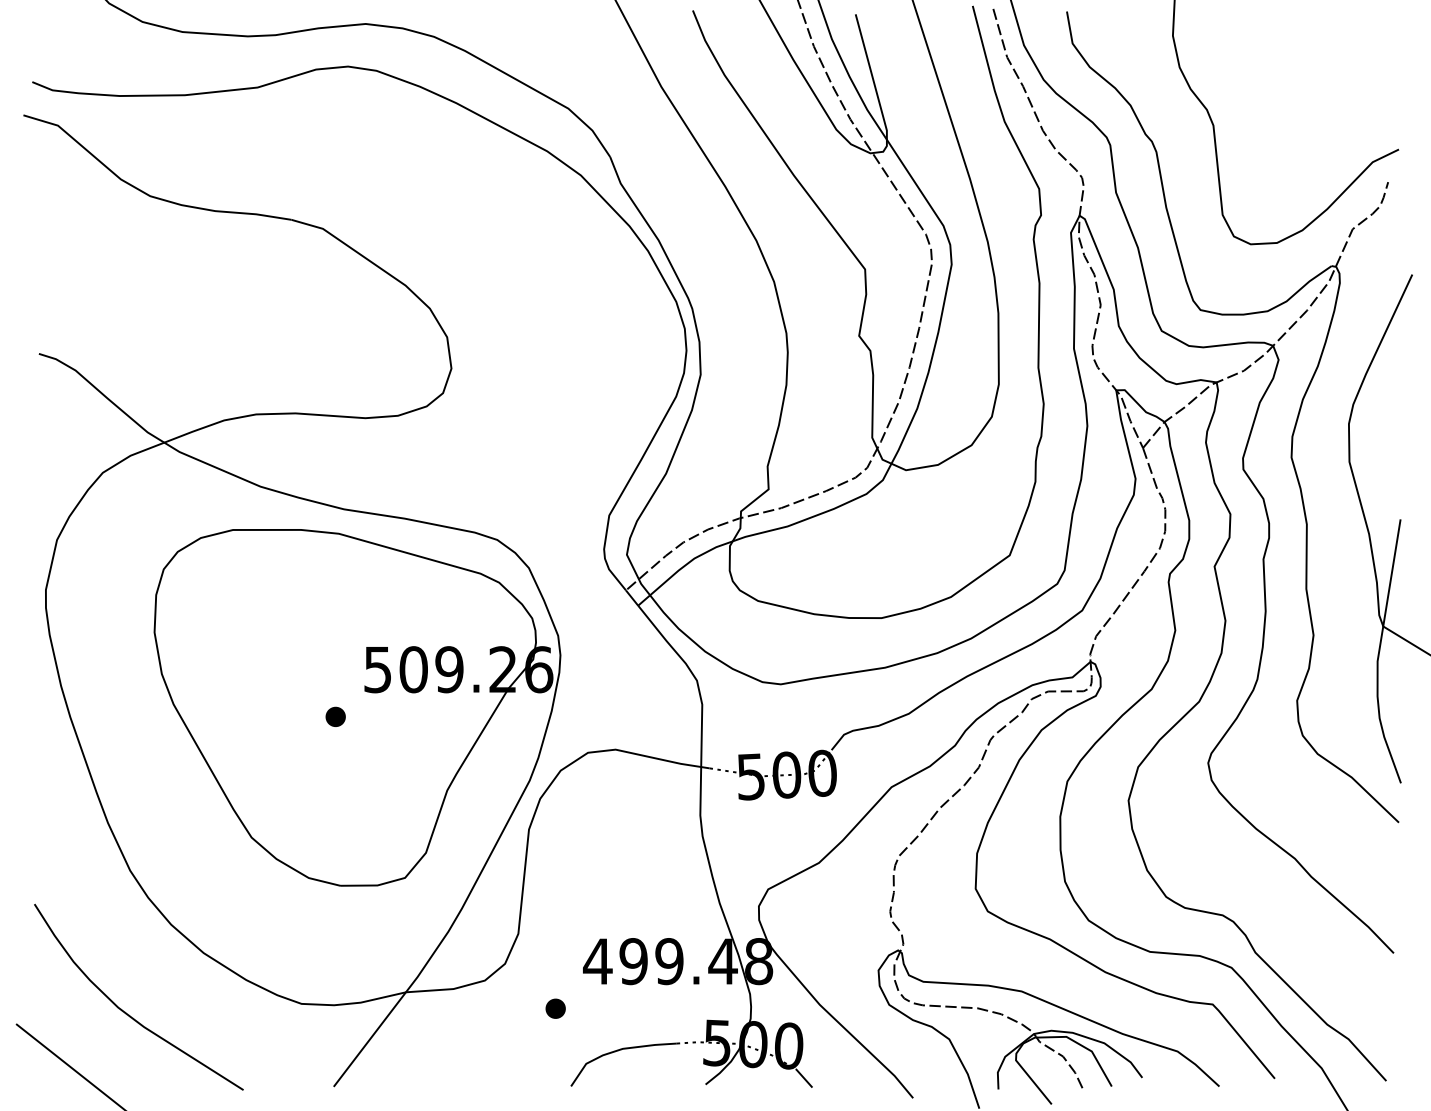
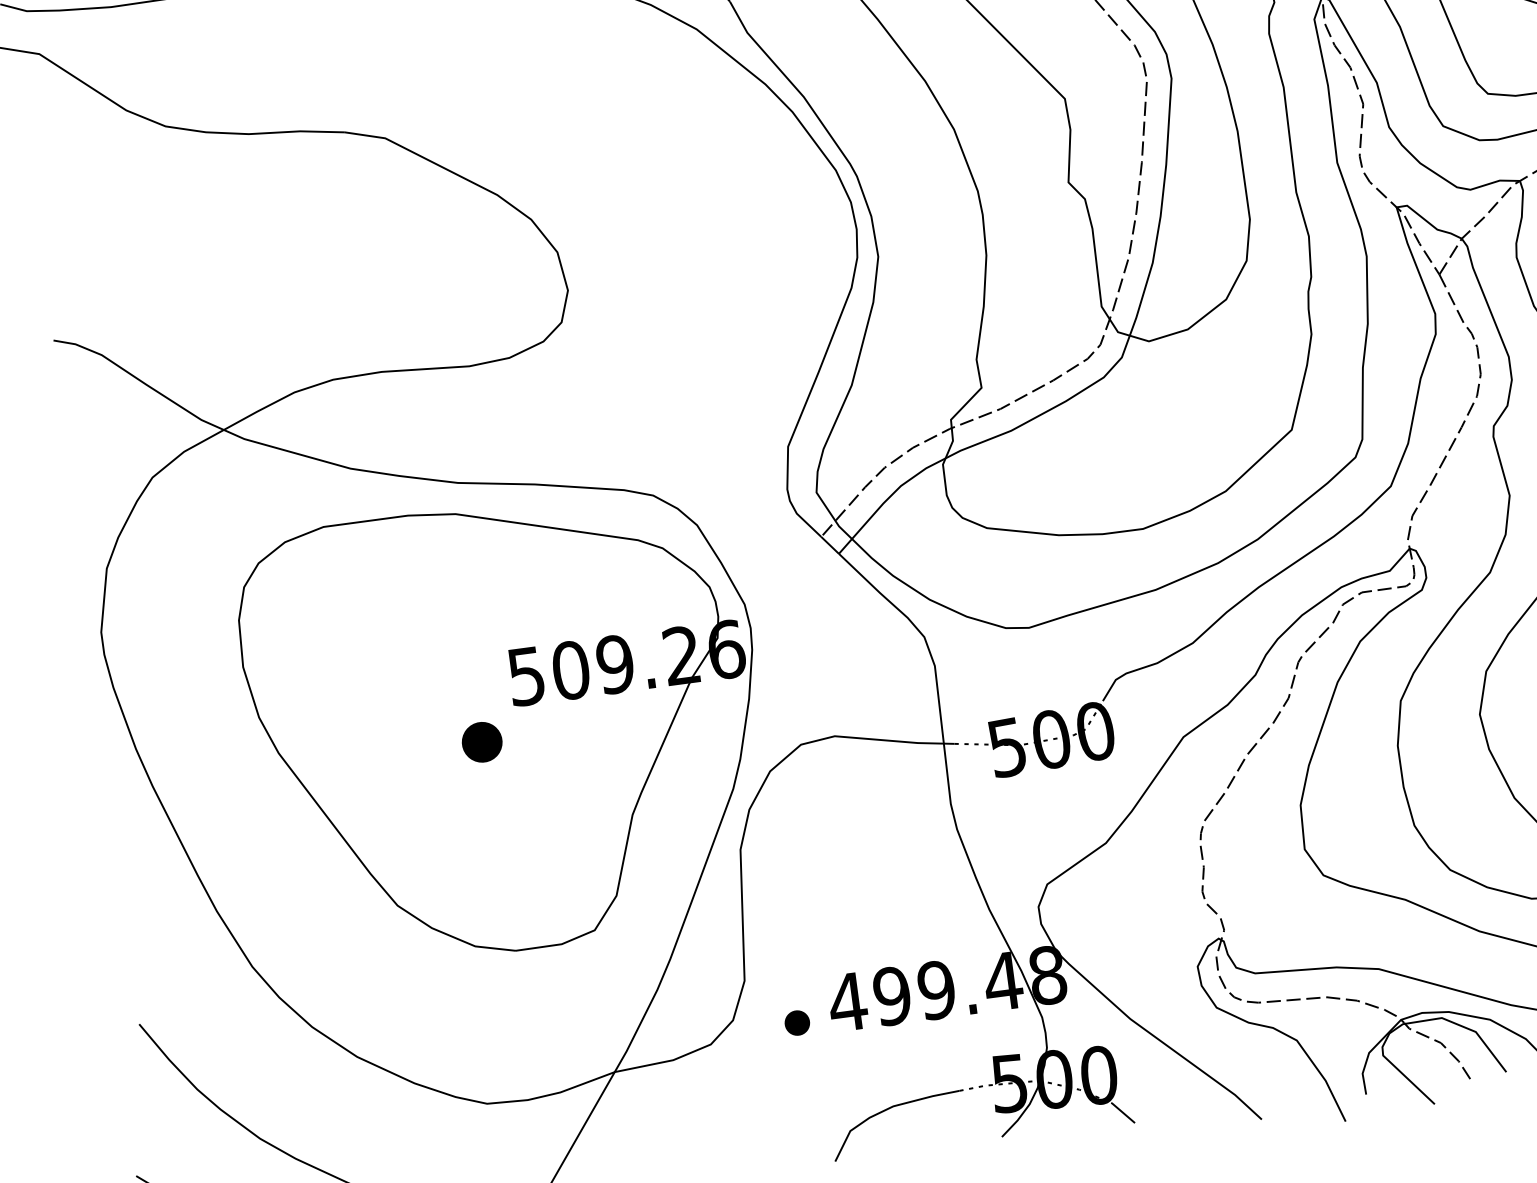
part: (335, 716) -> (481, 741), size x1.6
part: (555, 1008) -> (797, 1022), moved

